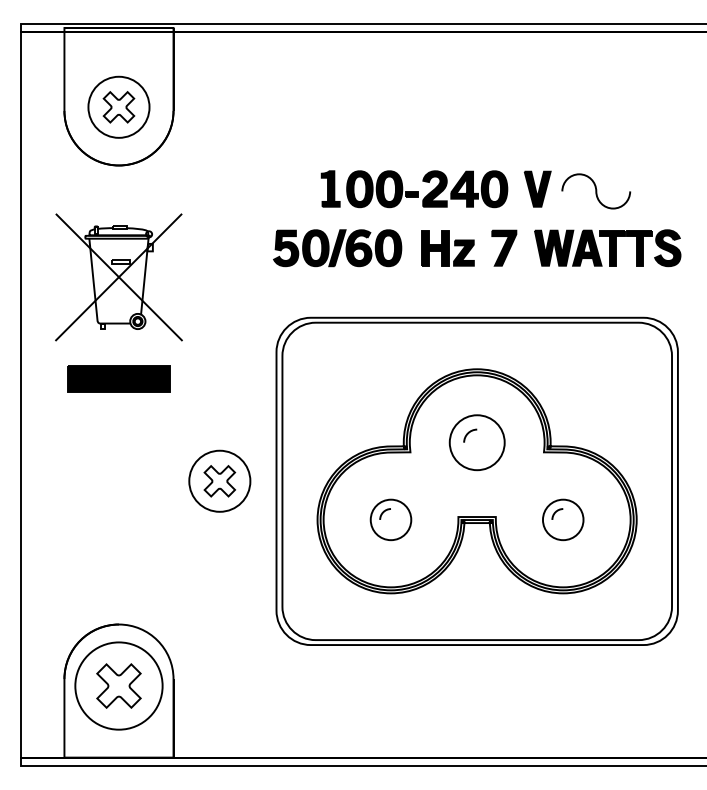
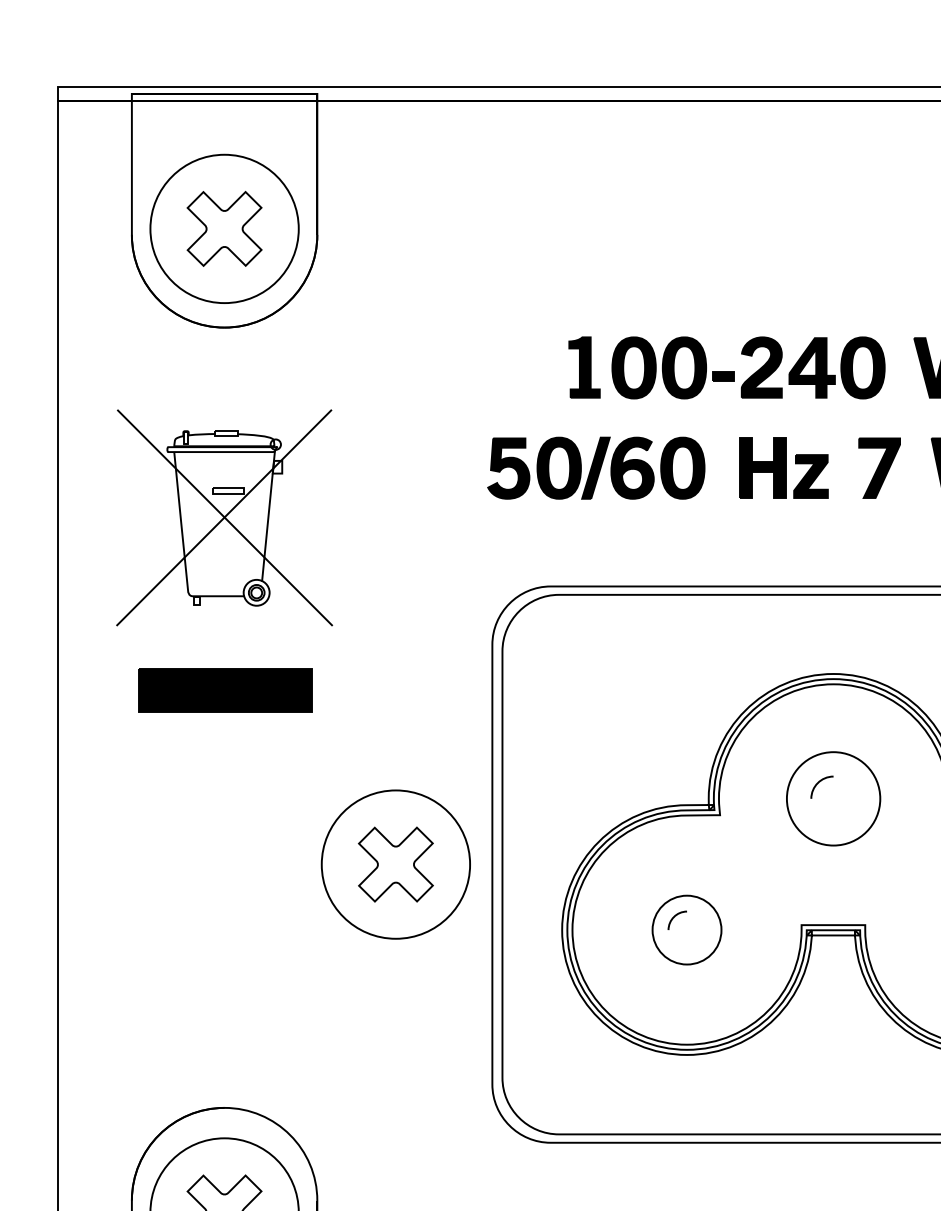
part: (118, 106) -> (223, 227), size x1.43
part: (219, 480) -> (395, 863), size x1.43

